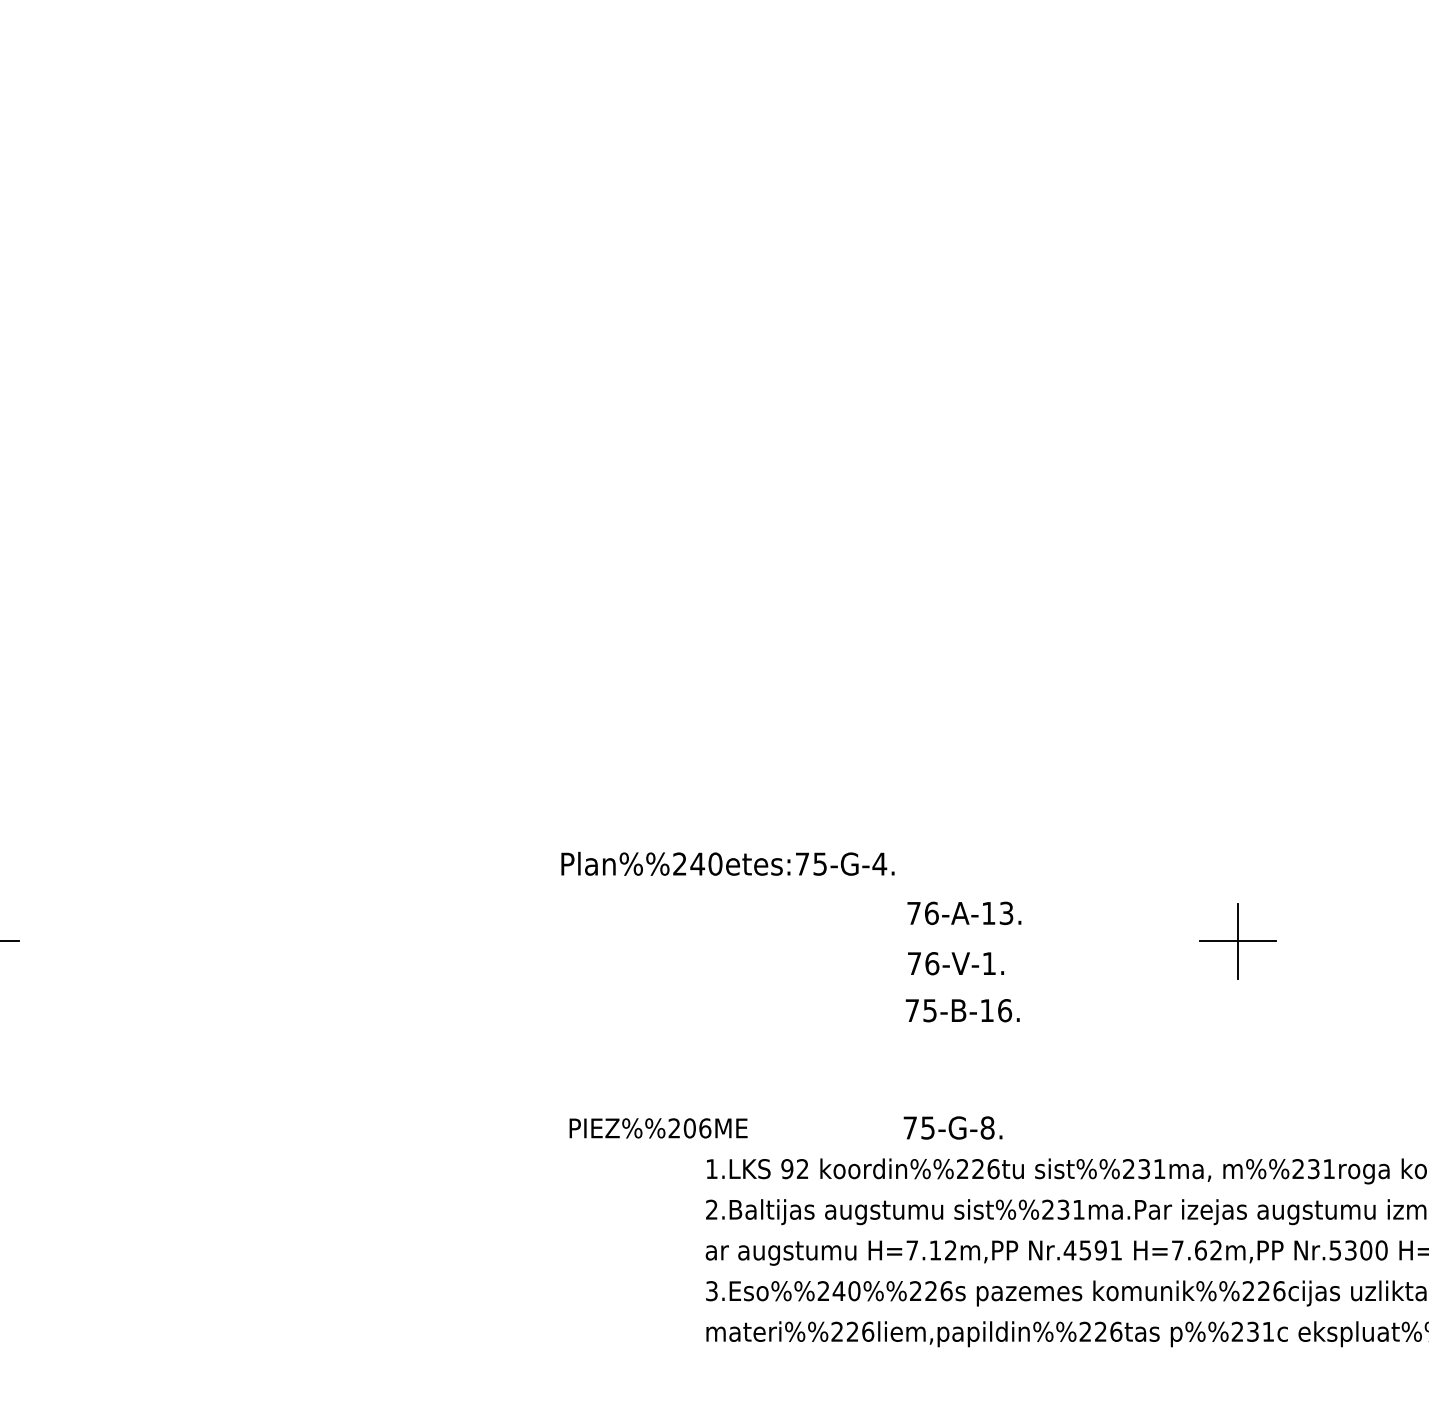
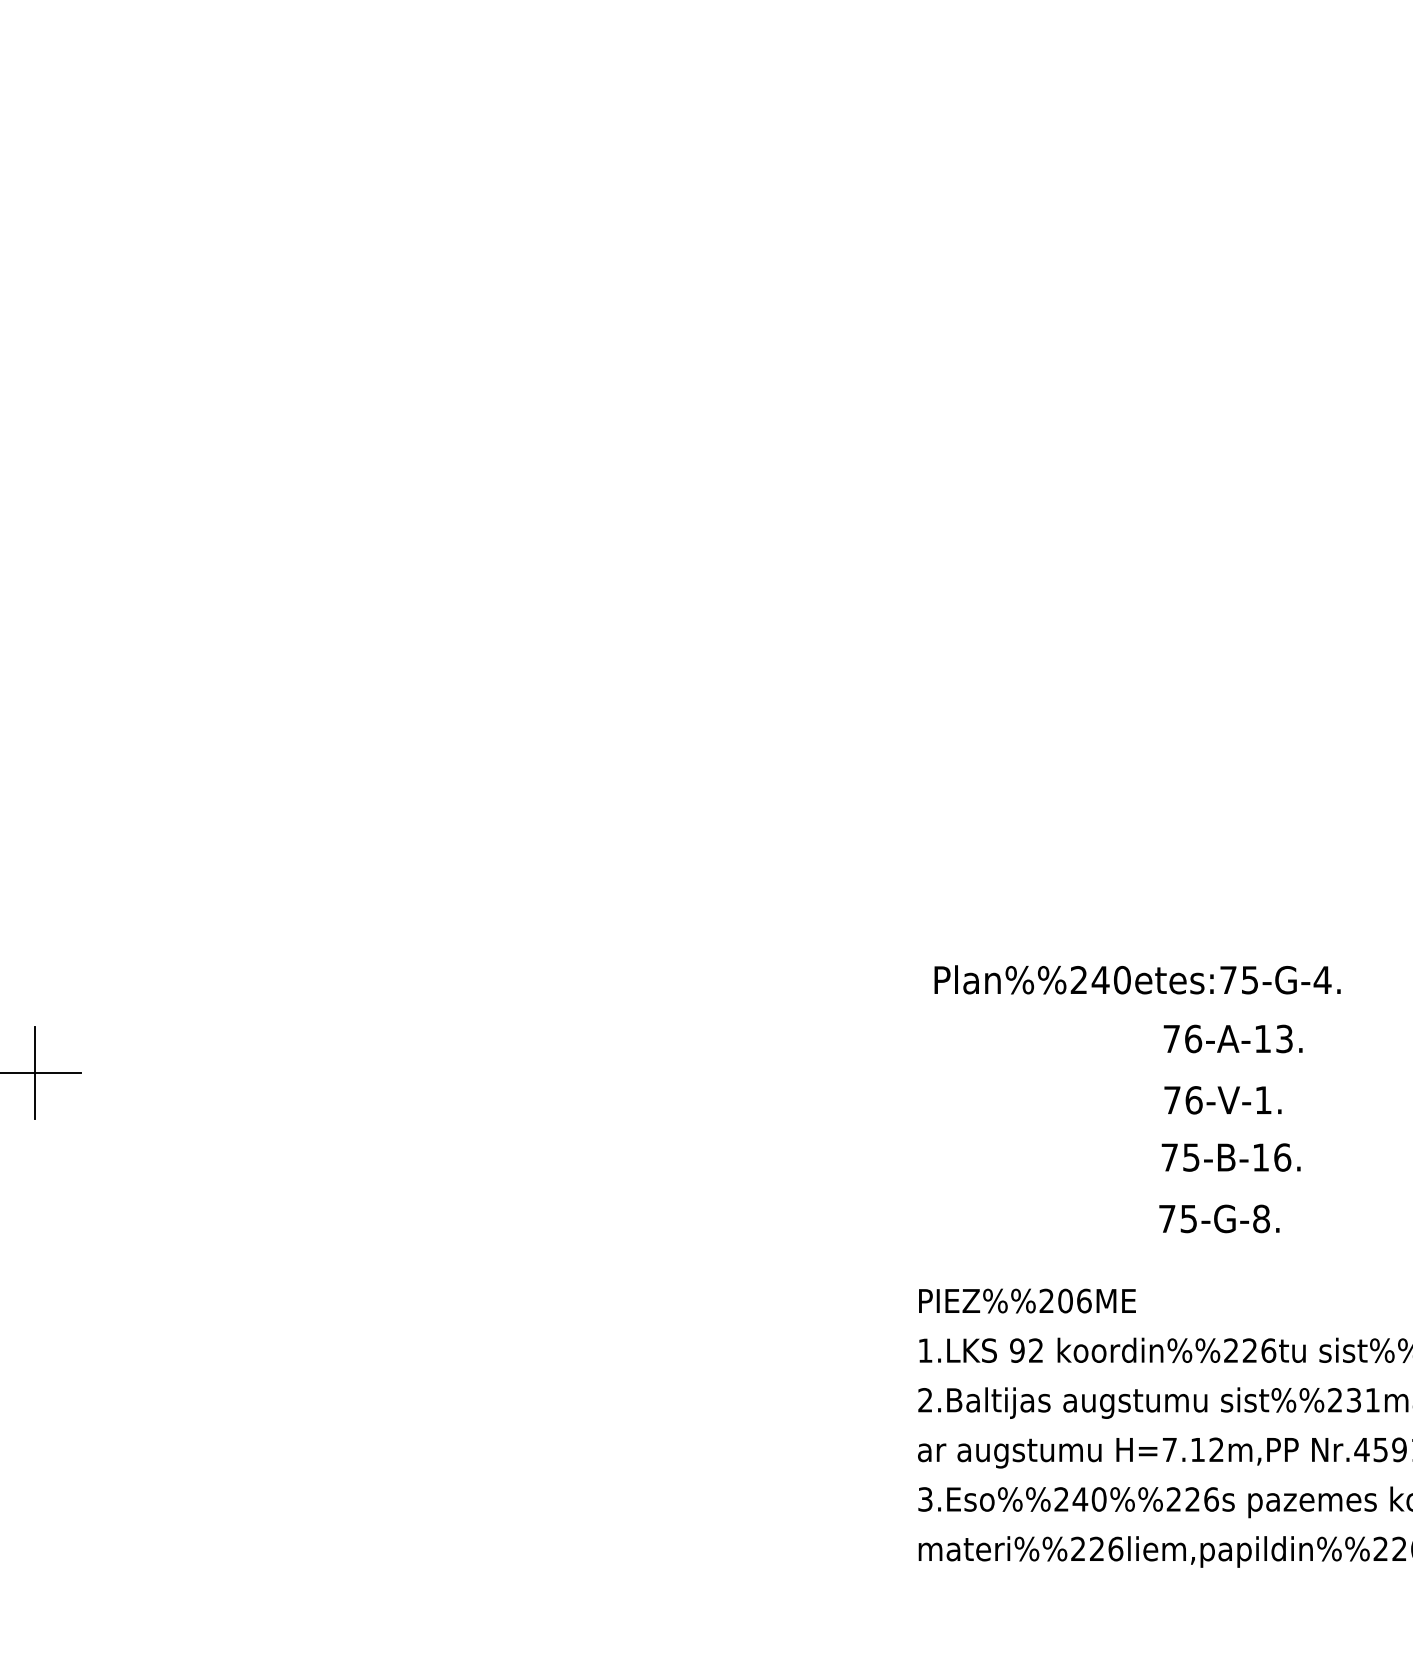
text: (727, 863) -> (1137, 979), moved
text: (952, 1127) -> (1218, 1218), moved
text: (658, 1128) -> (1027, 1301), moved

